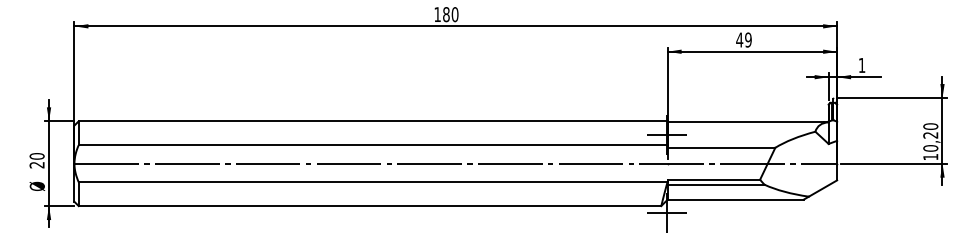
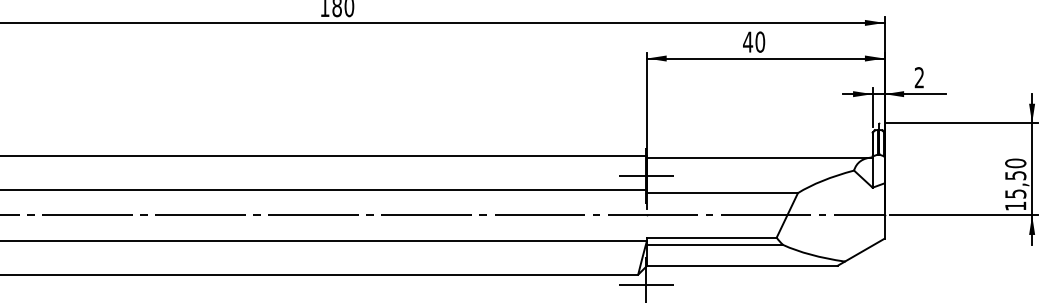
text: (748, 39) -> (760, 41), 49 -> 40
text: (861, 64) -> (918, 76), 1 -> 2
text: (930, 141) -> (1015, 184), 10,20 -> 15,50

